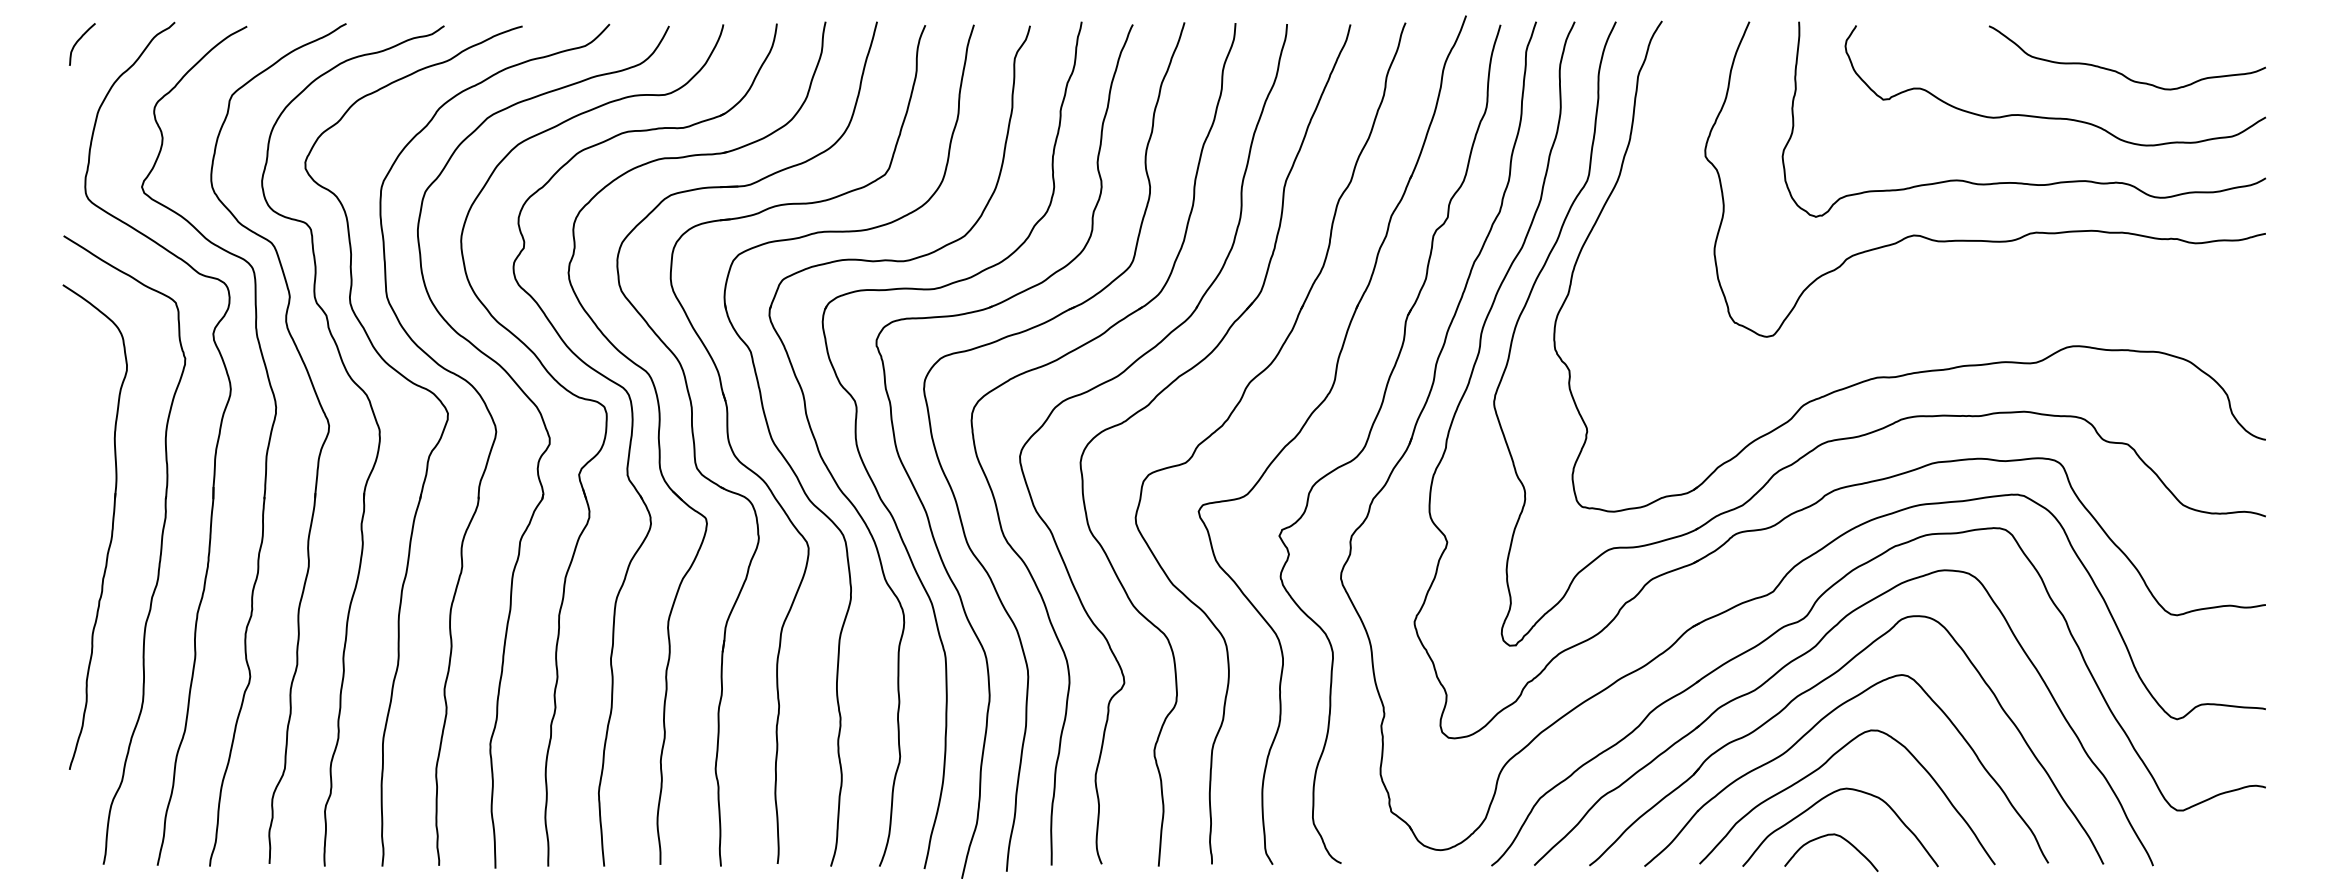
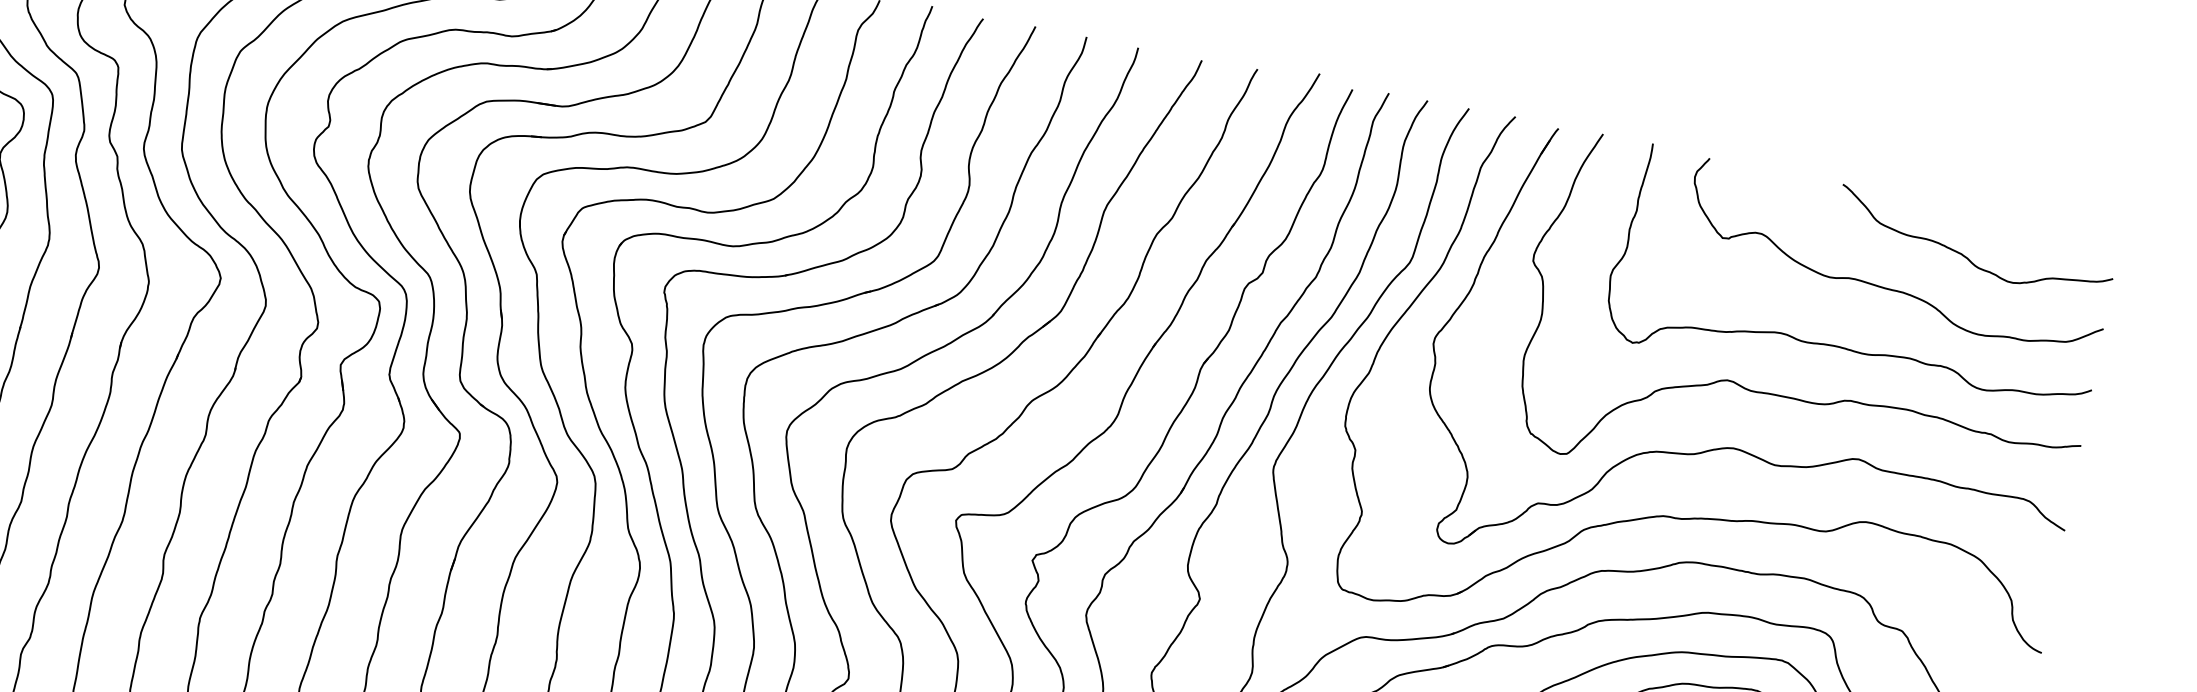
part: (1933, 298) -> (1734, 447), added

